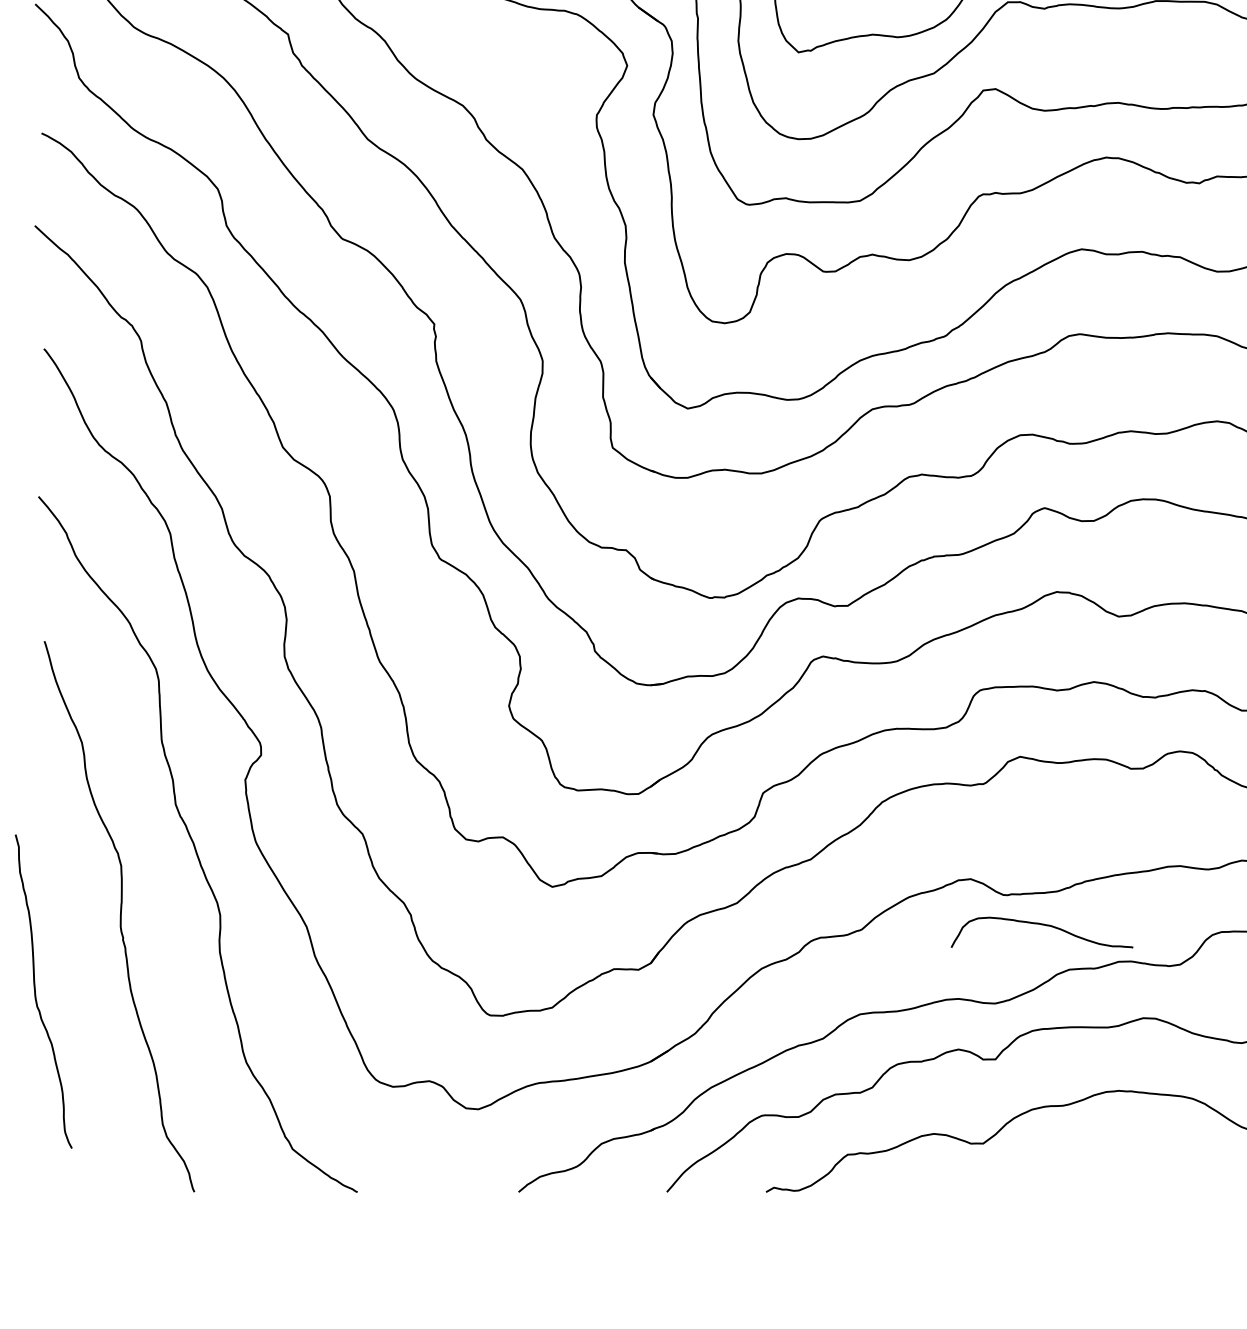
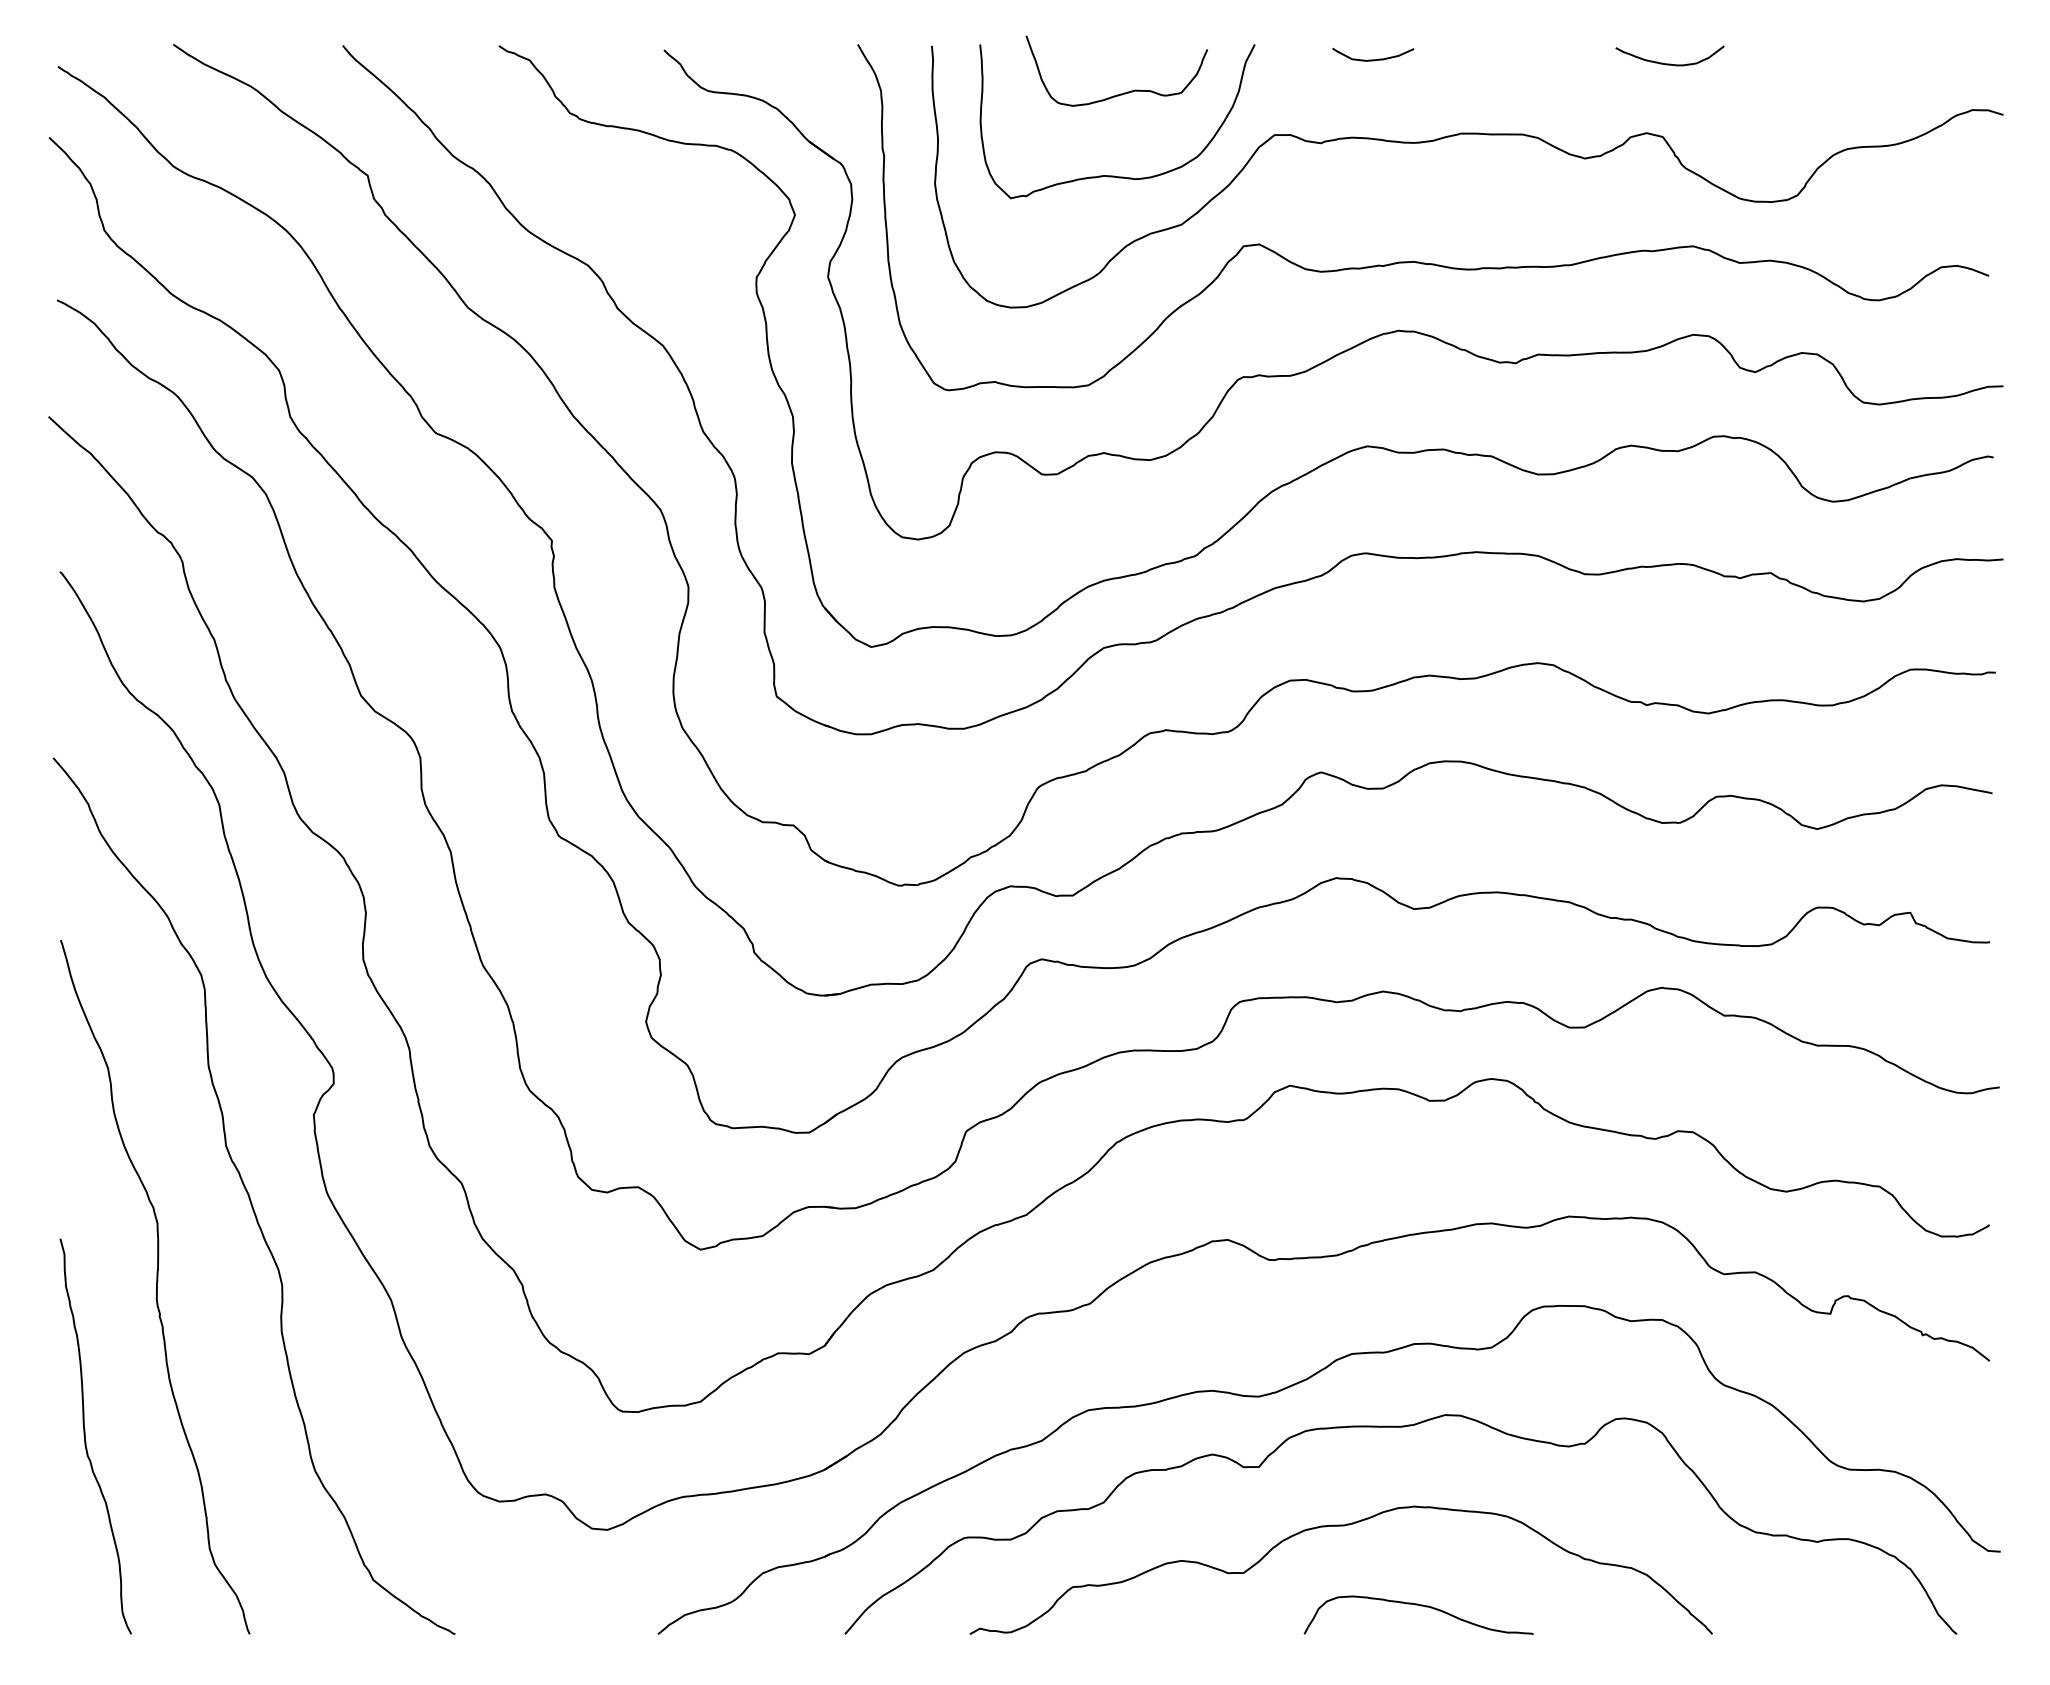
curve: (1043, 925) -> (1420, 1606), moved
curve: (35, 991) -> (85, 1436), moved

